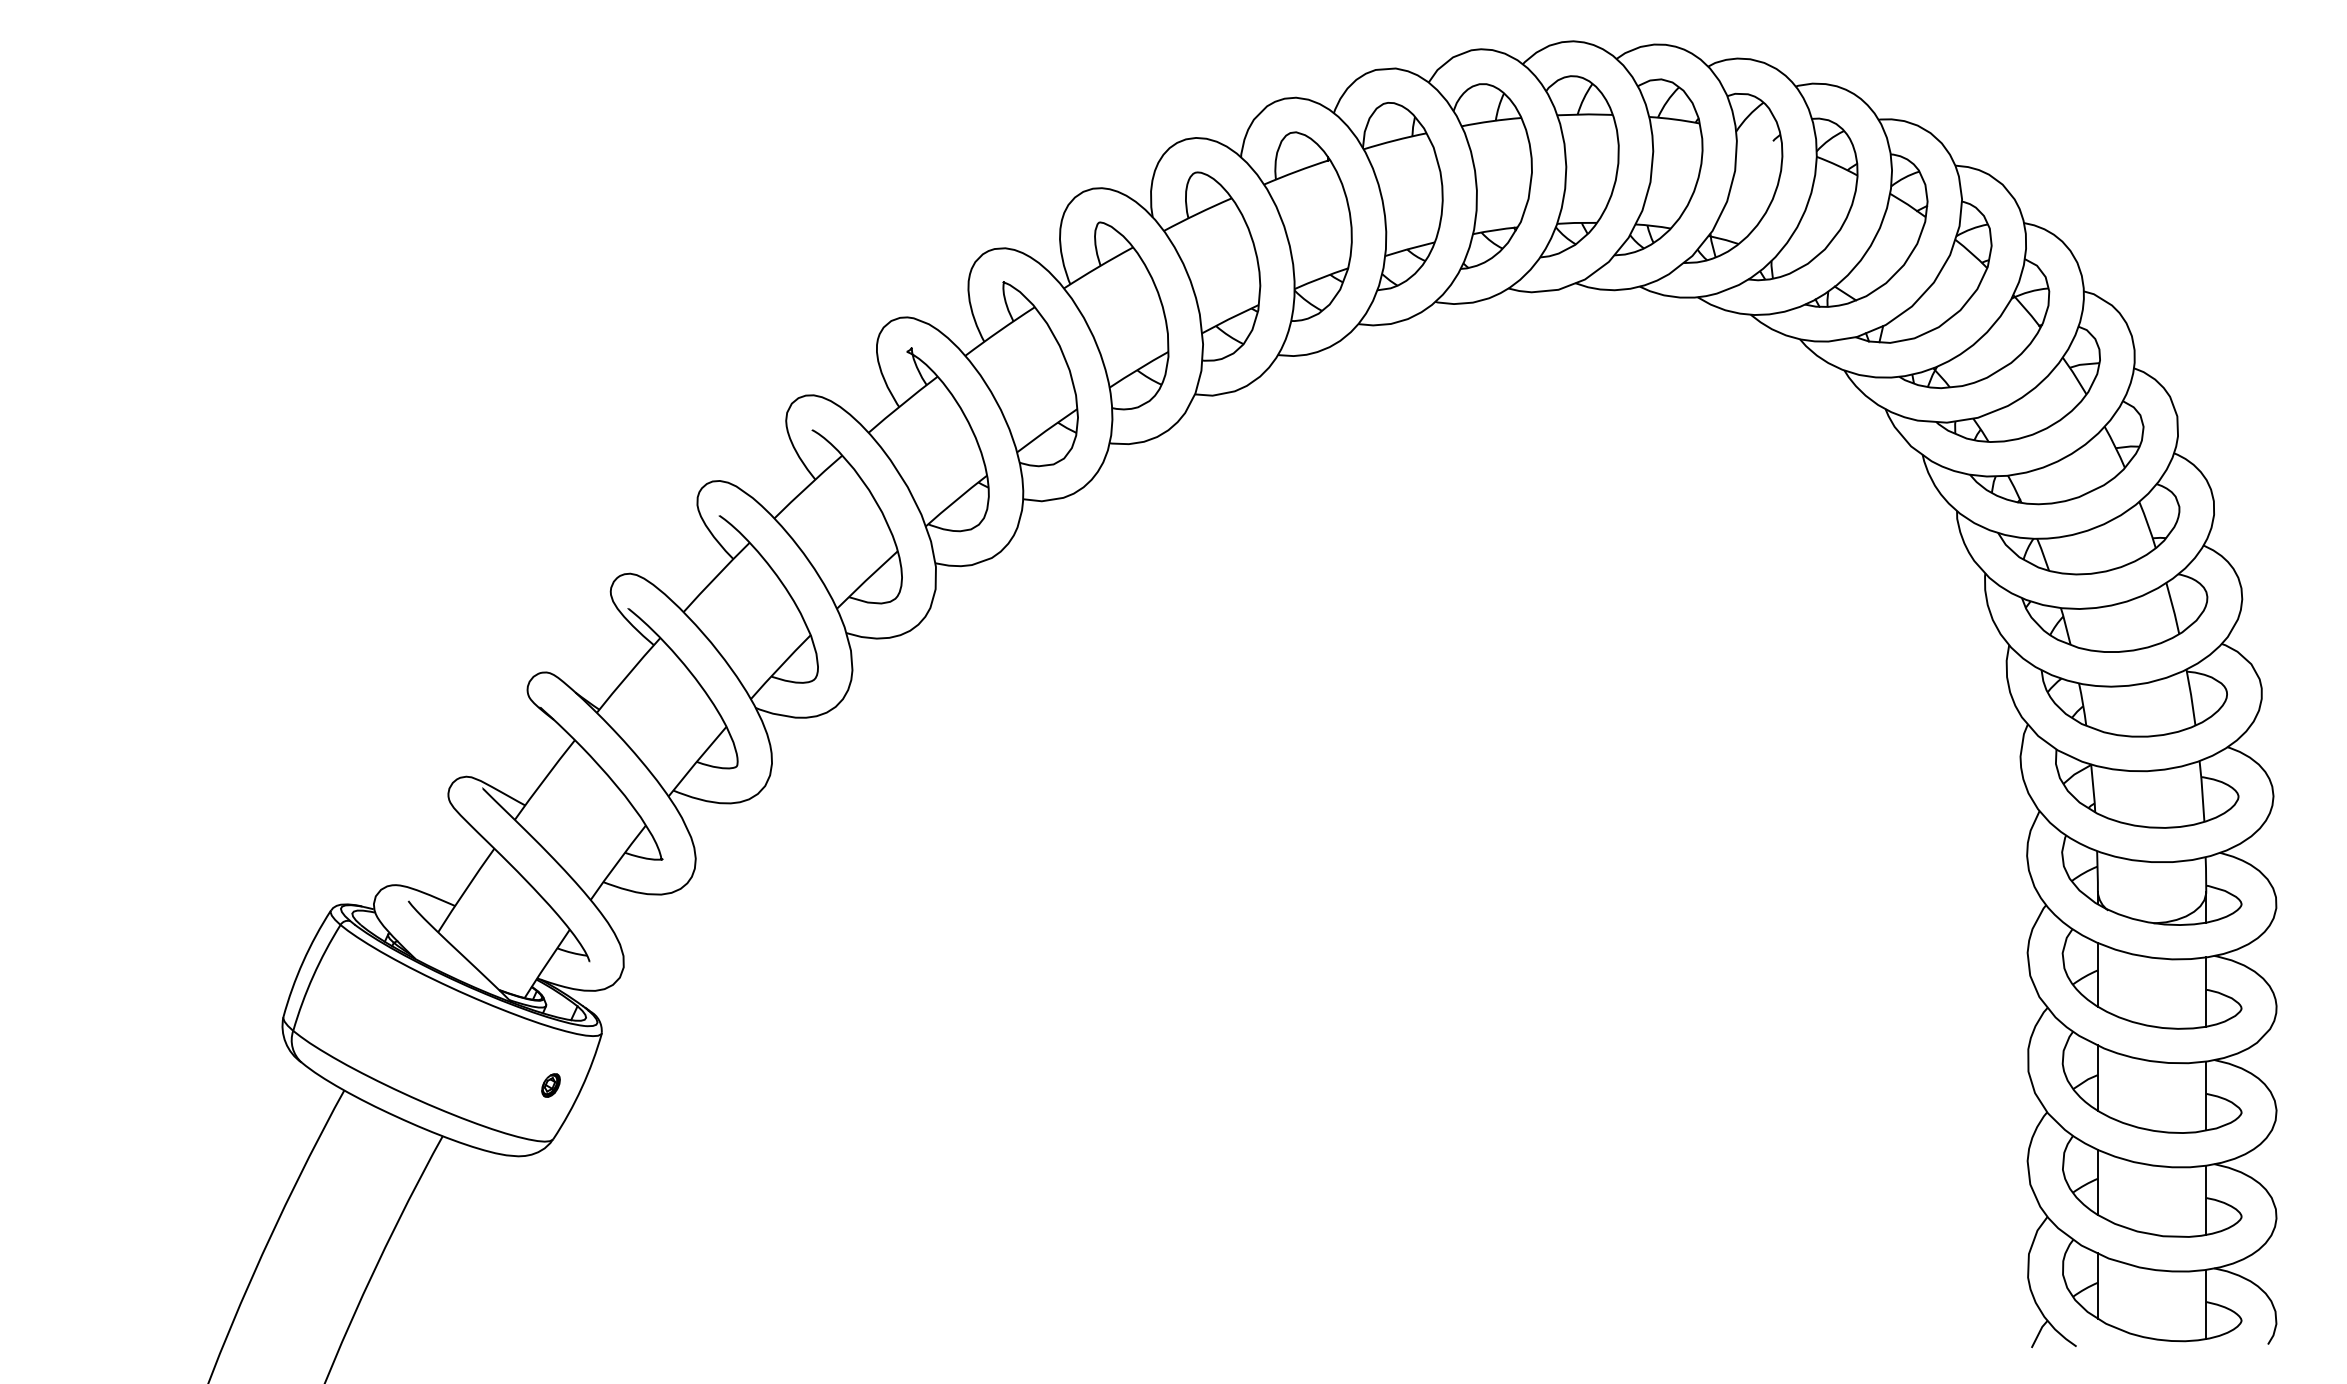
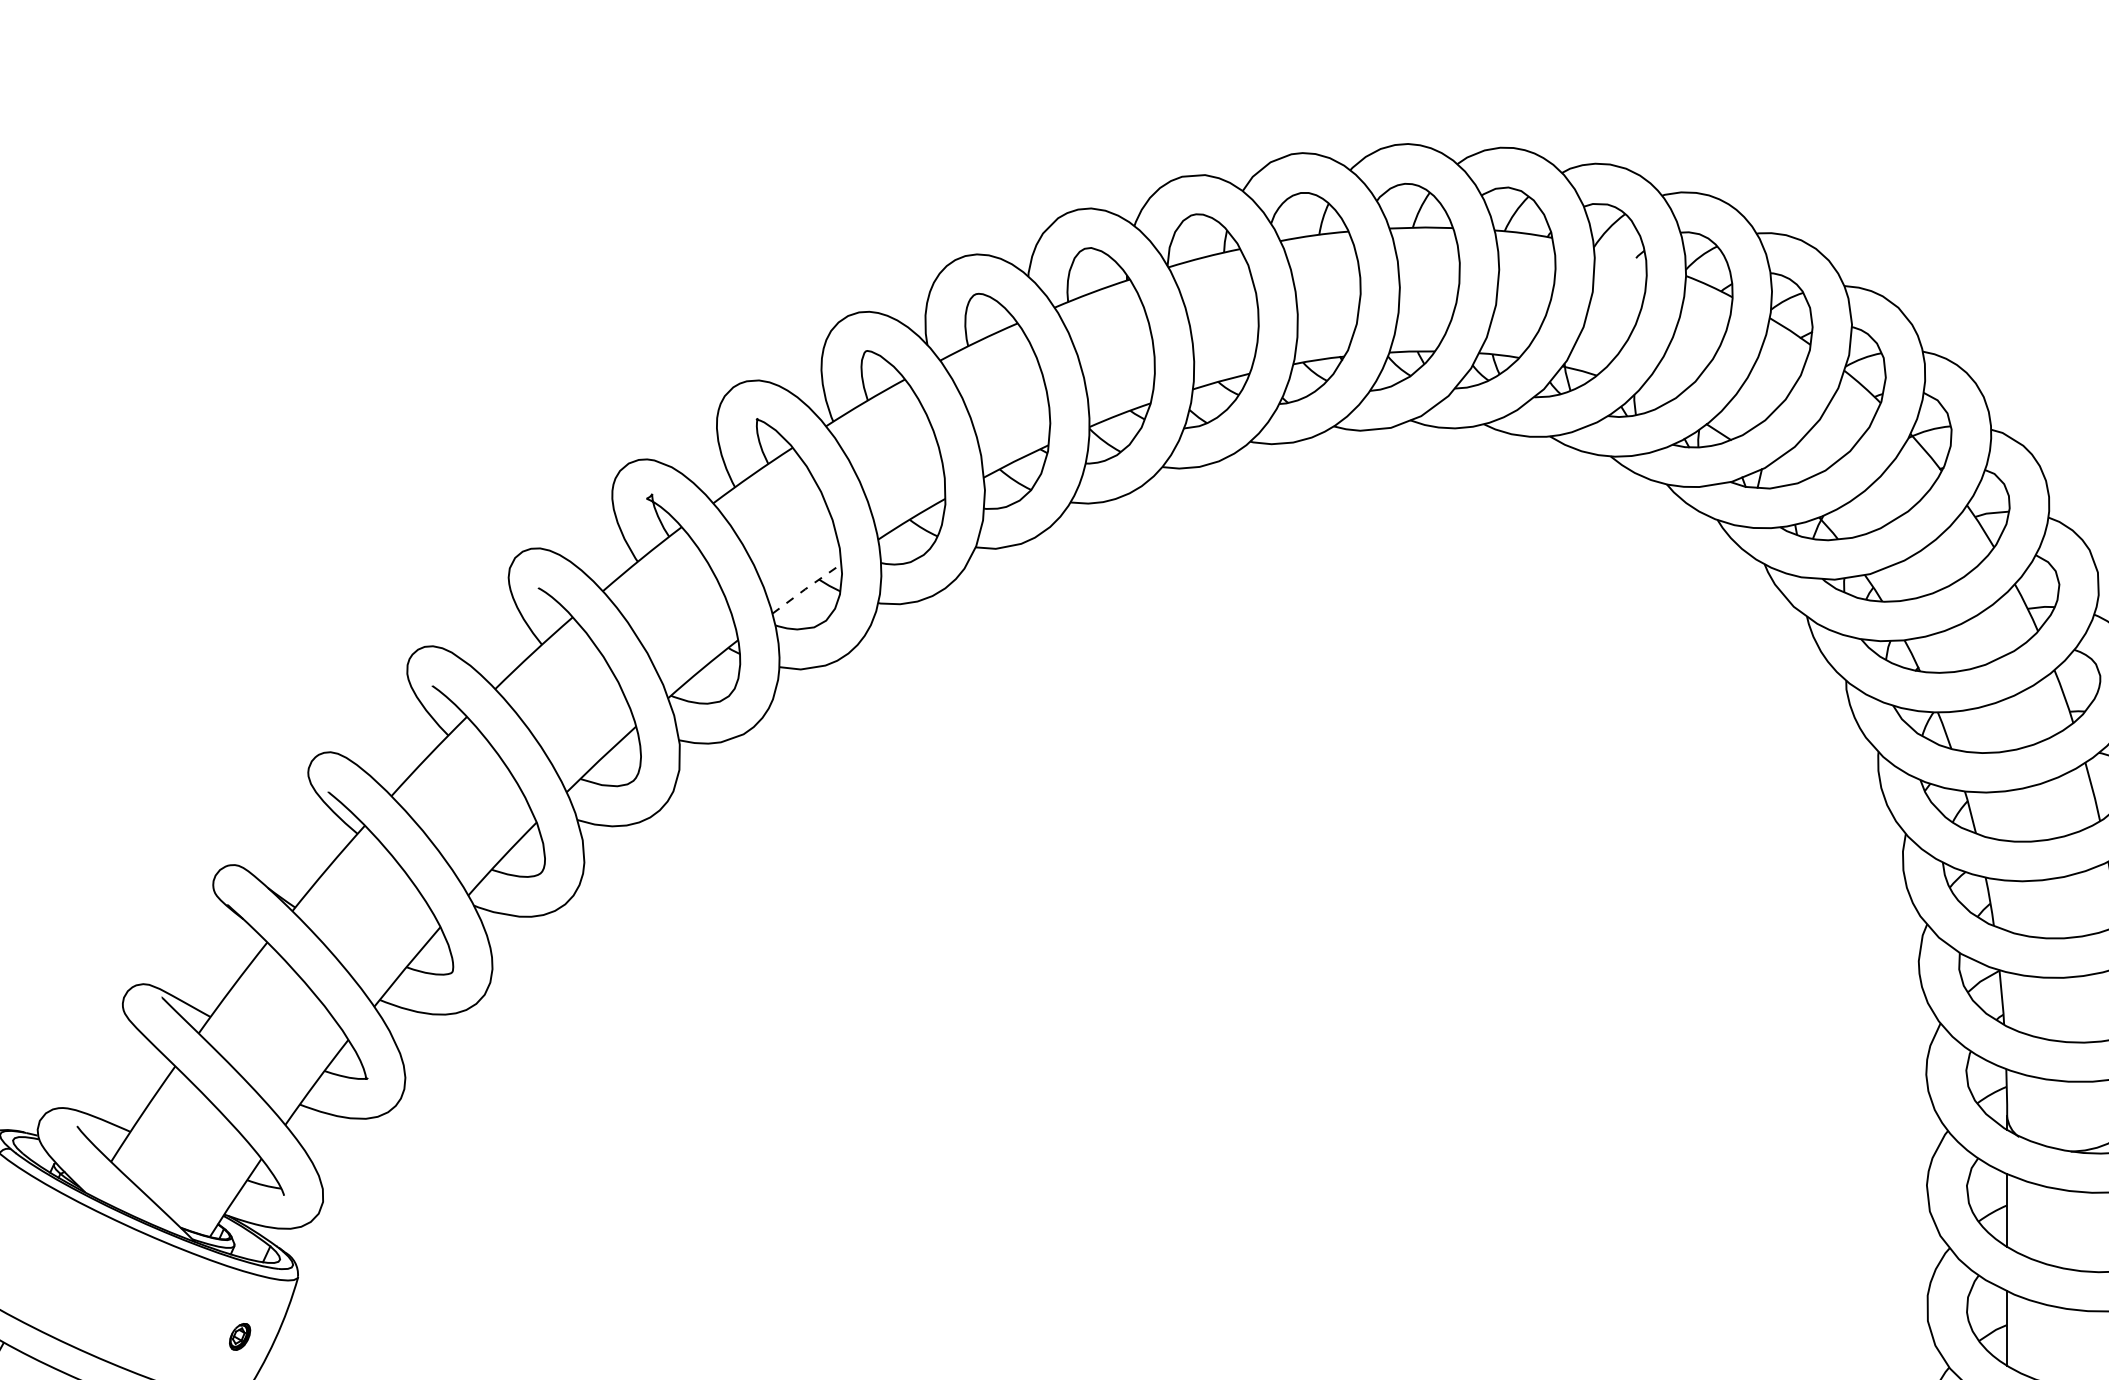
line: (1046, 430) -> (806, 588), solid -> dashed

